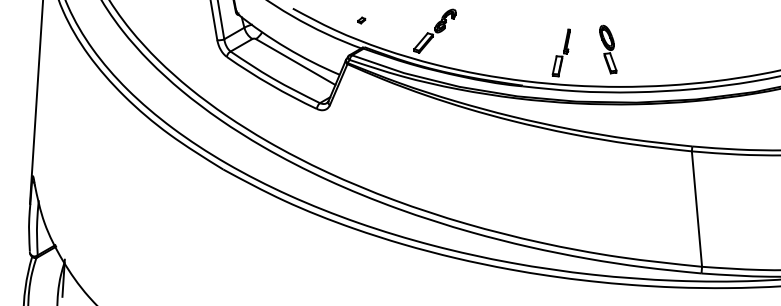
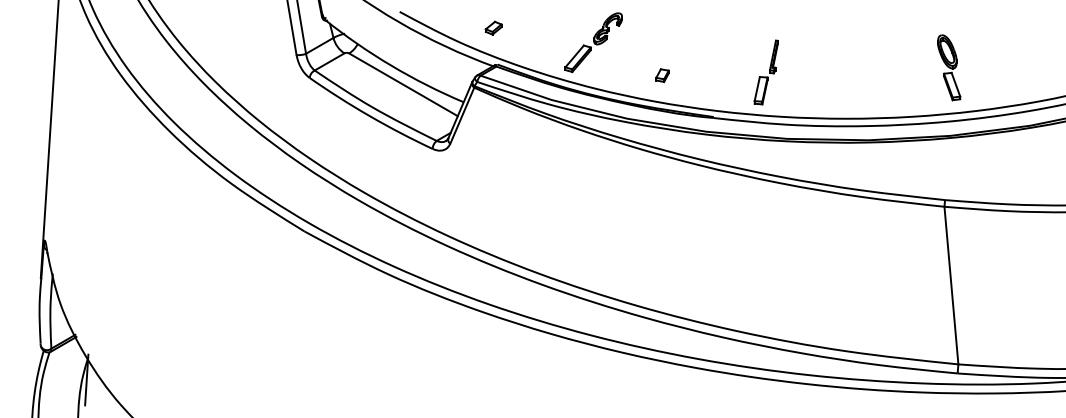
part: (361, 20) -> (493, 28), size x1.67
part: (608, 49) -> (949, 67), moved
part: (484, 54) -> (661, 74), added

